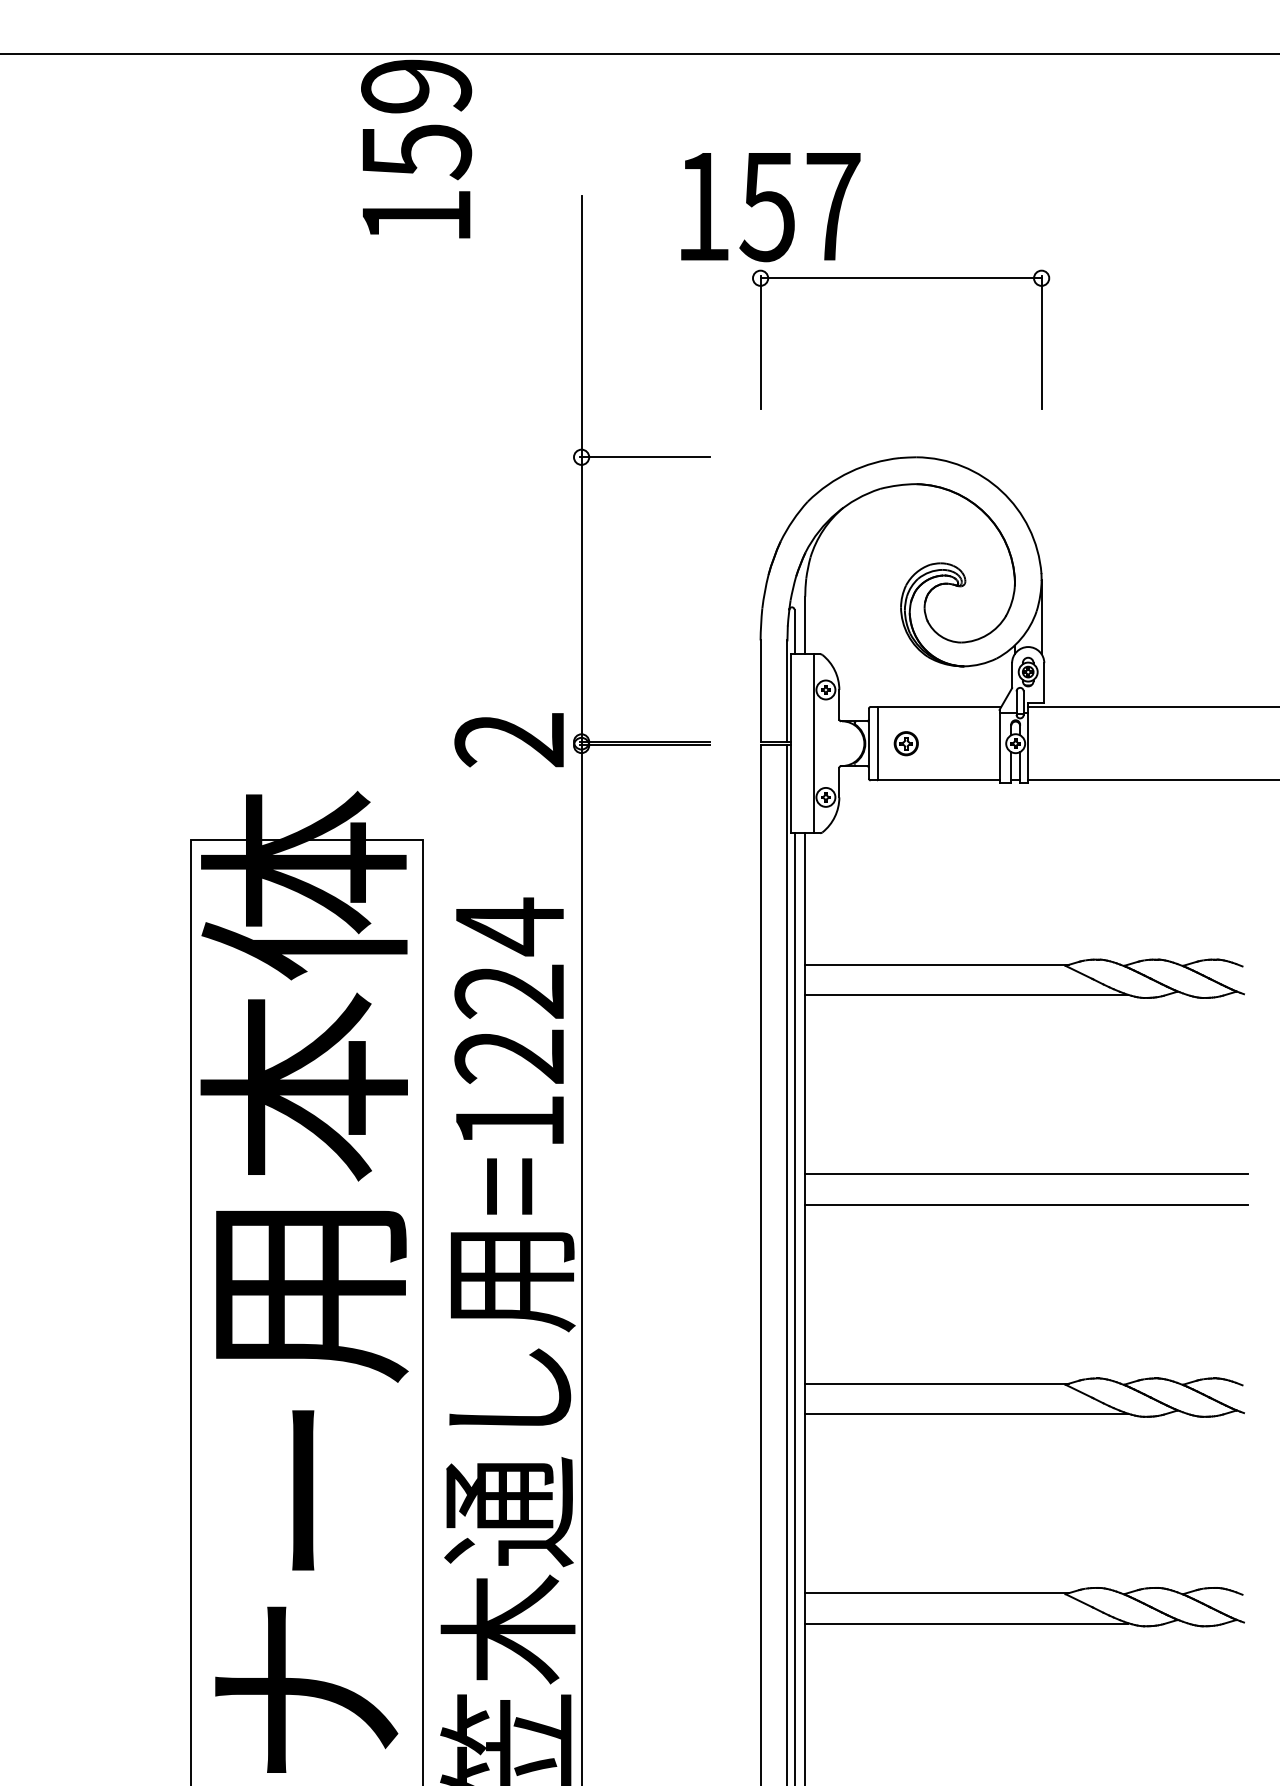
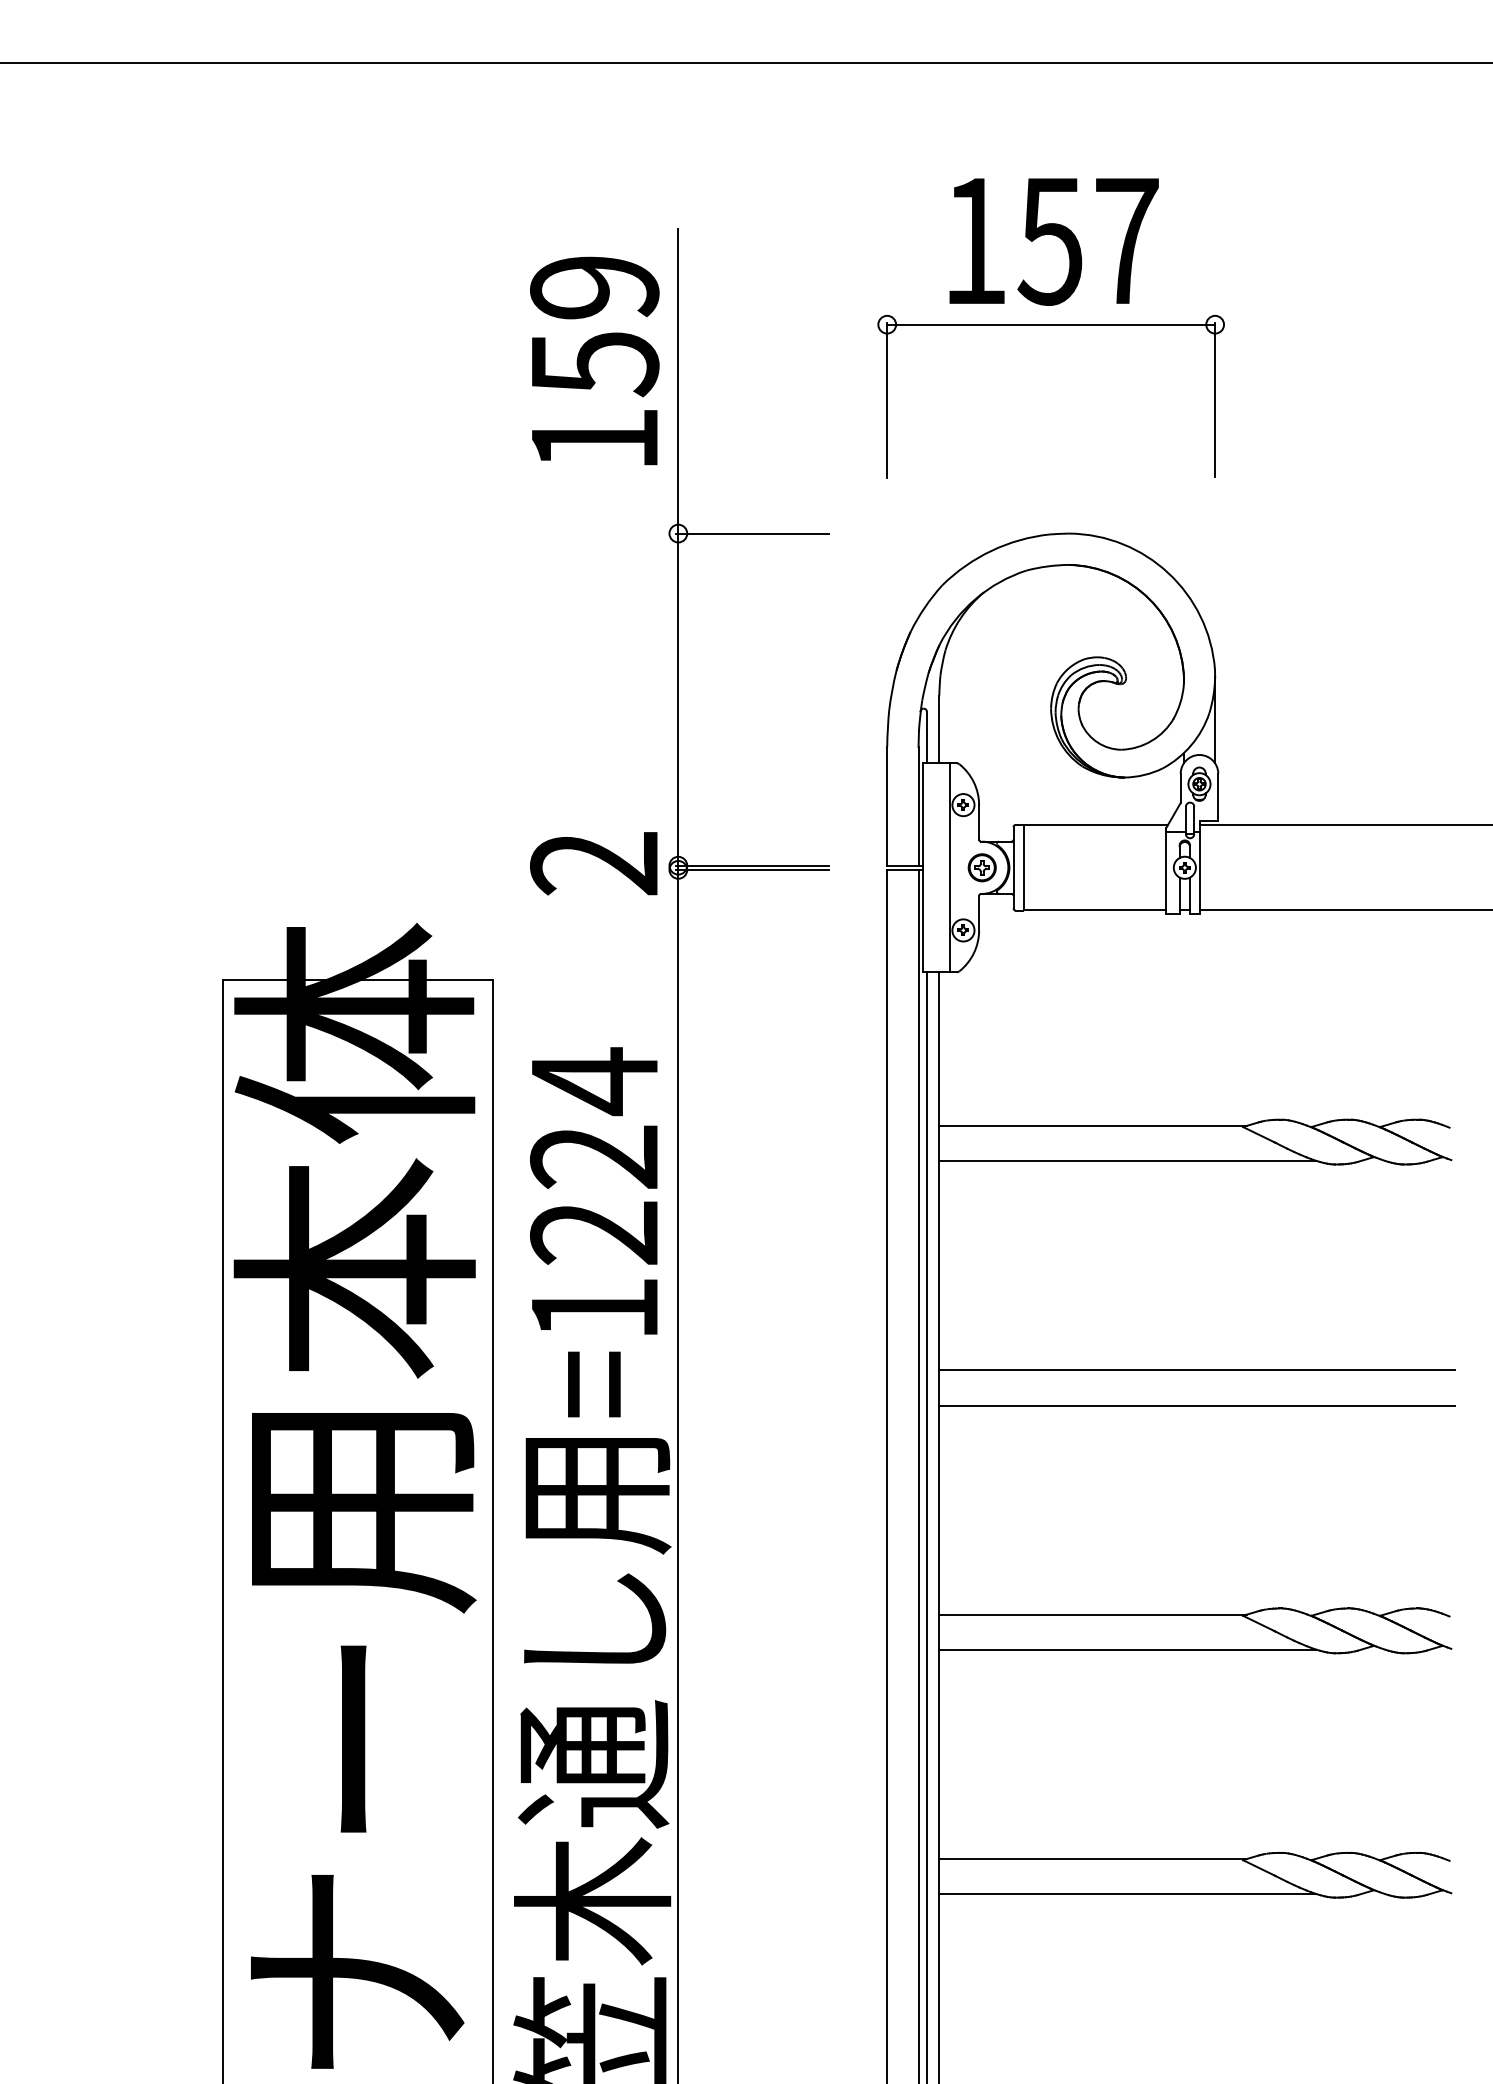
text: (416, 148) -> (594, 360), moved
text: (770, 206) -> (1053, 241), moved
part: (905, 743) -> (981, 867), moved

